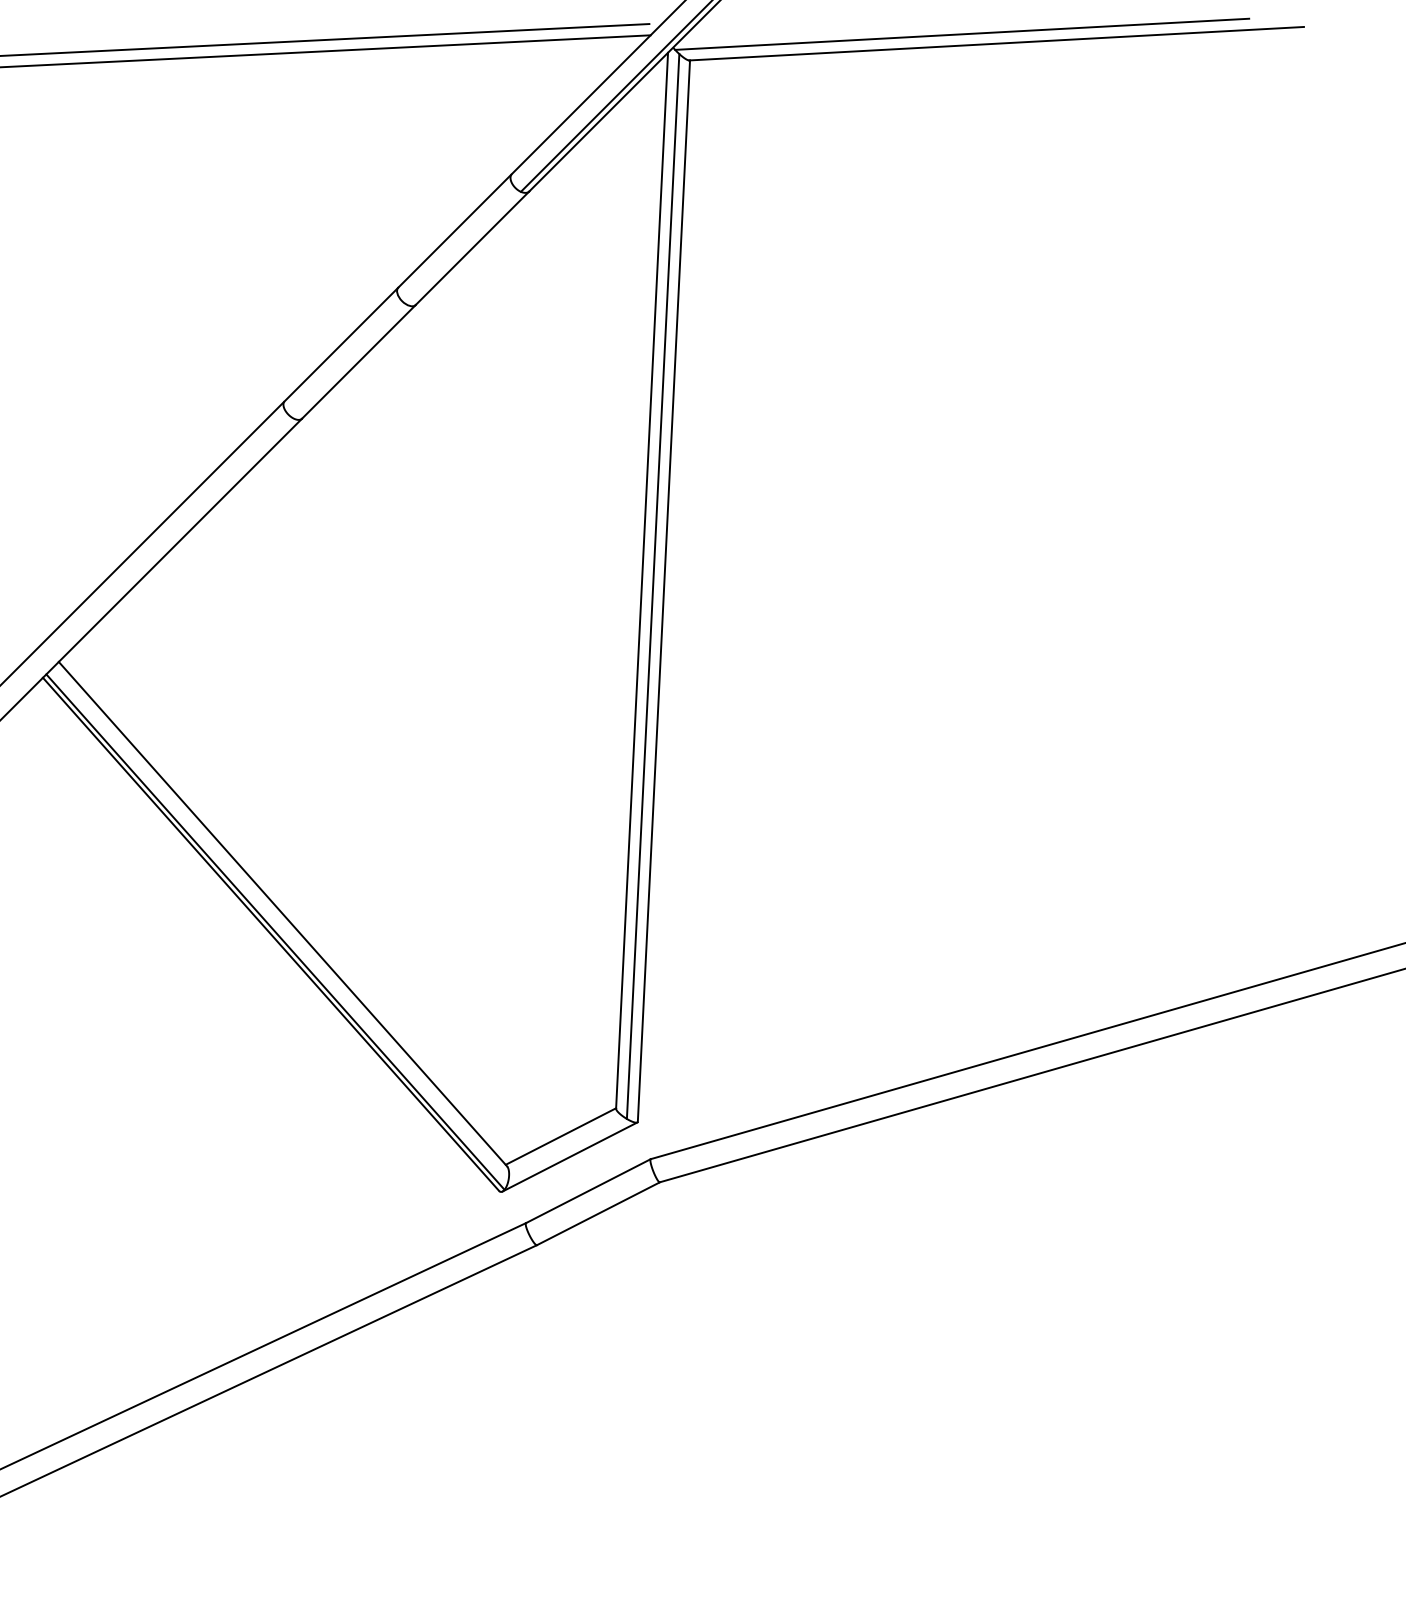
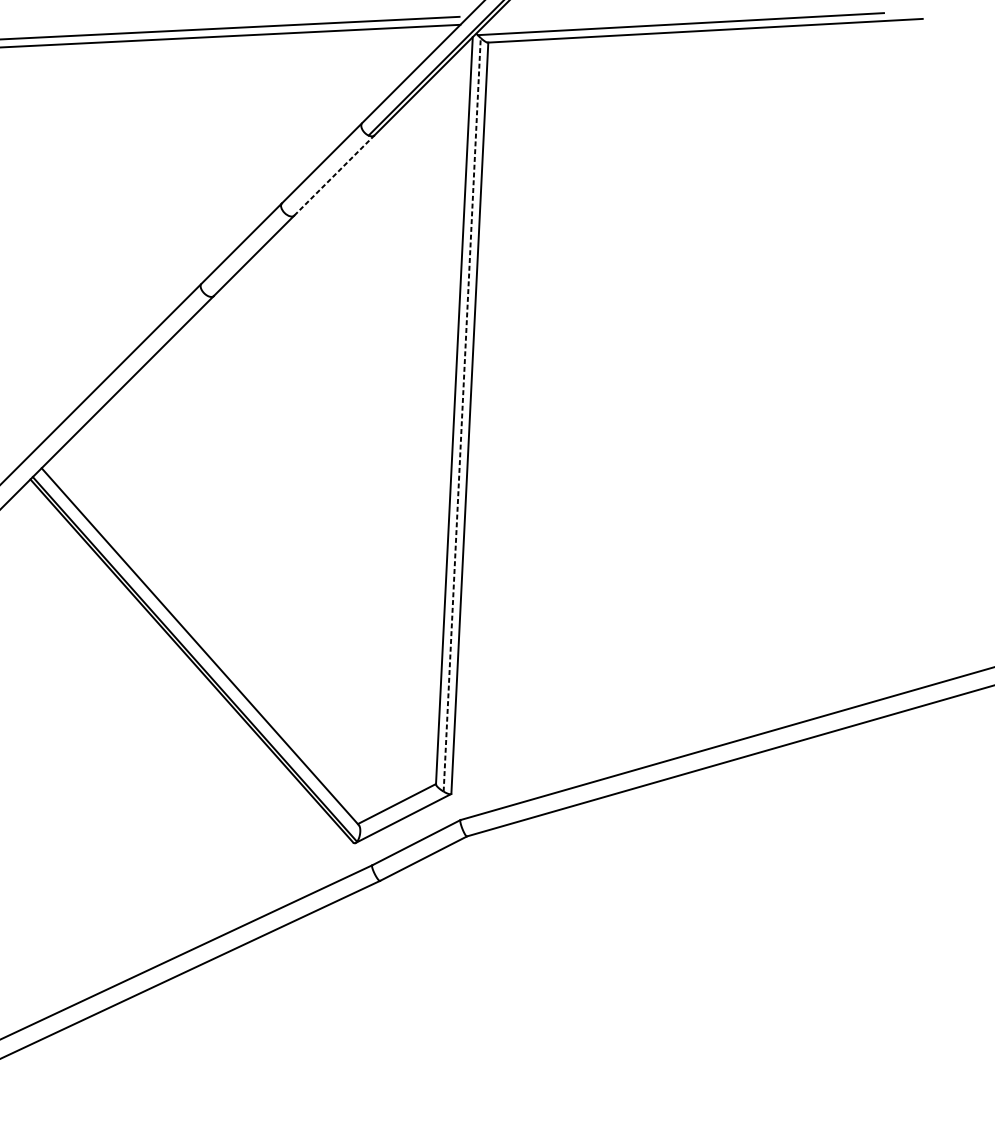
line: (472, 247) -> (334, 174), solid -> dashed
line: (653, 585) -> (462, 414), solid -> dashed

